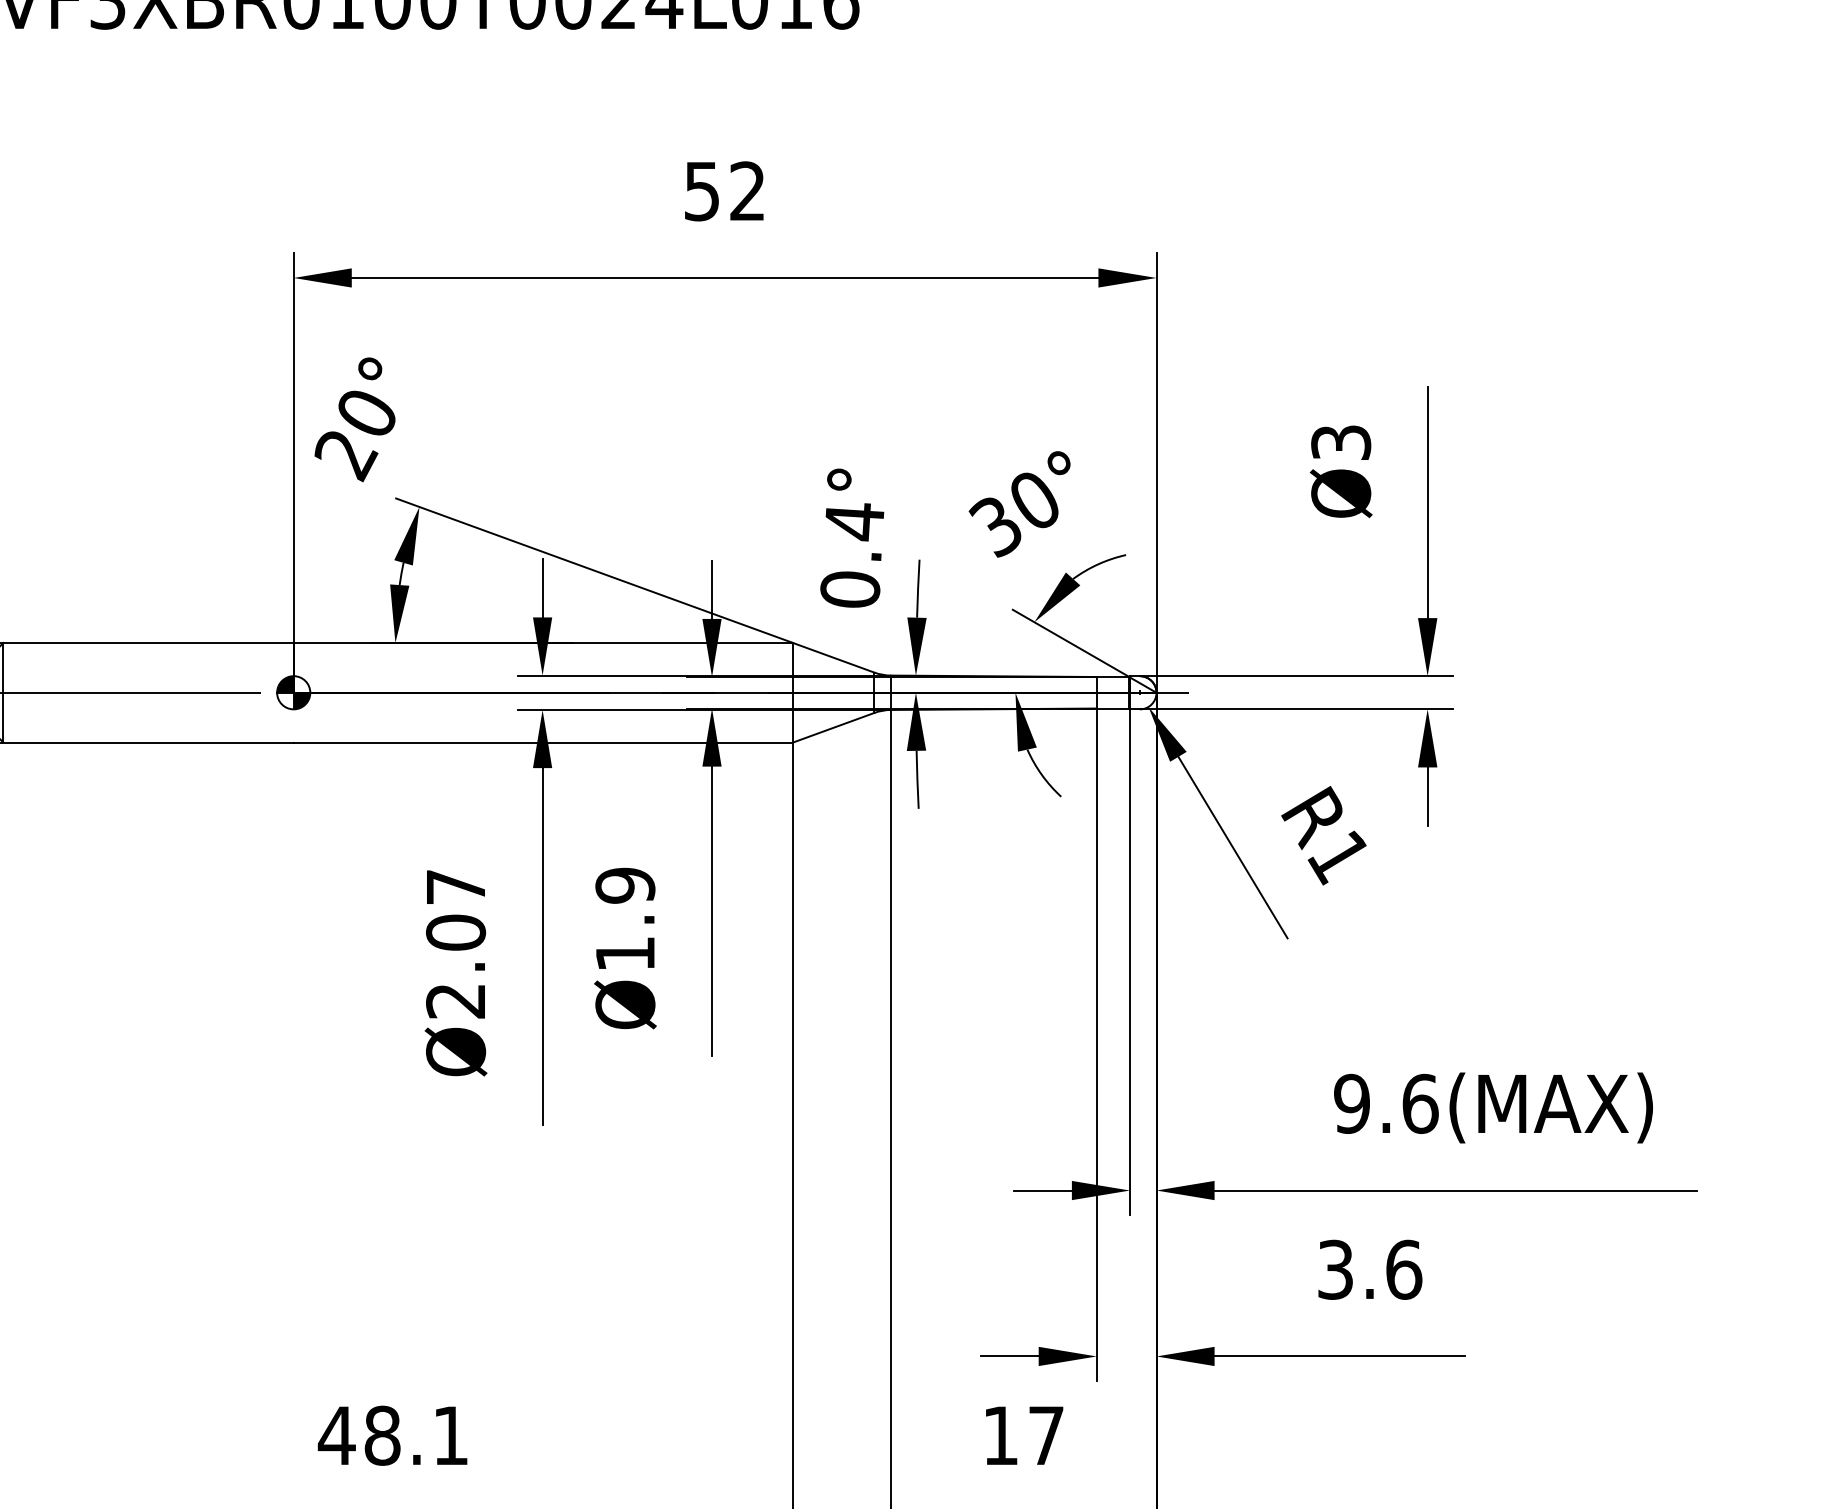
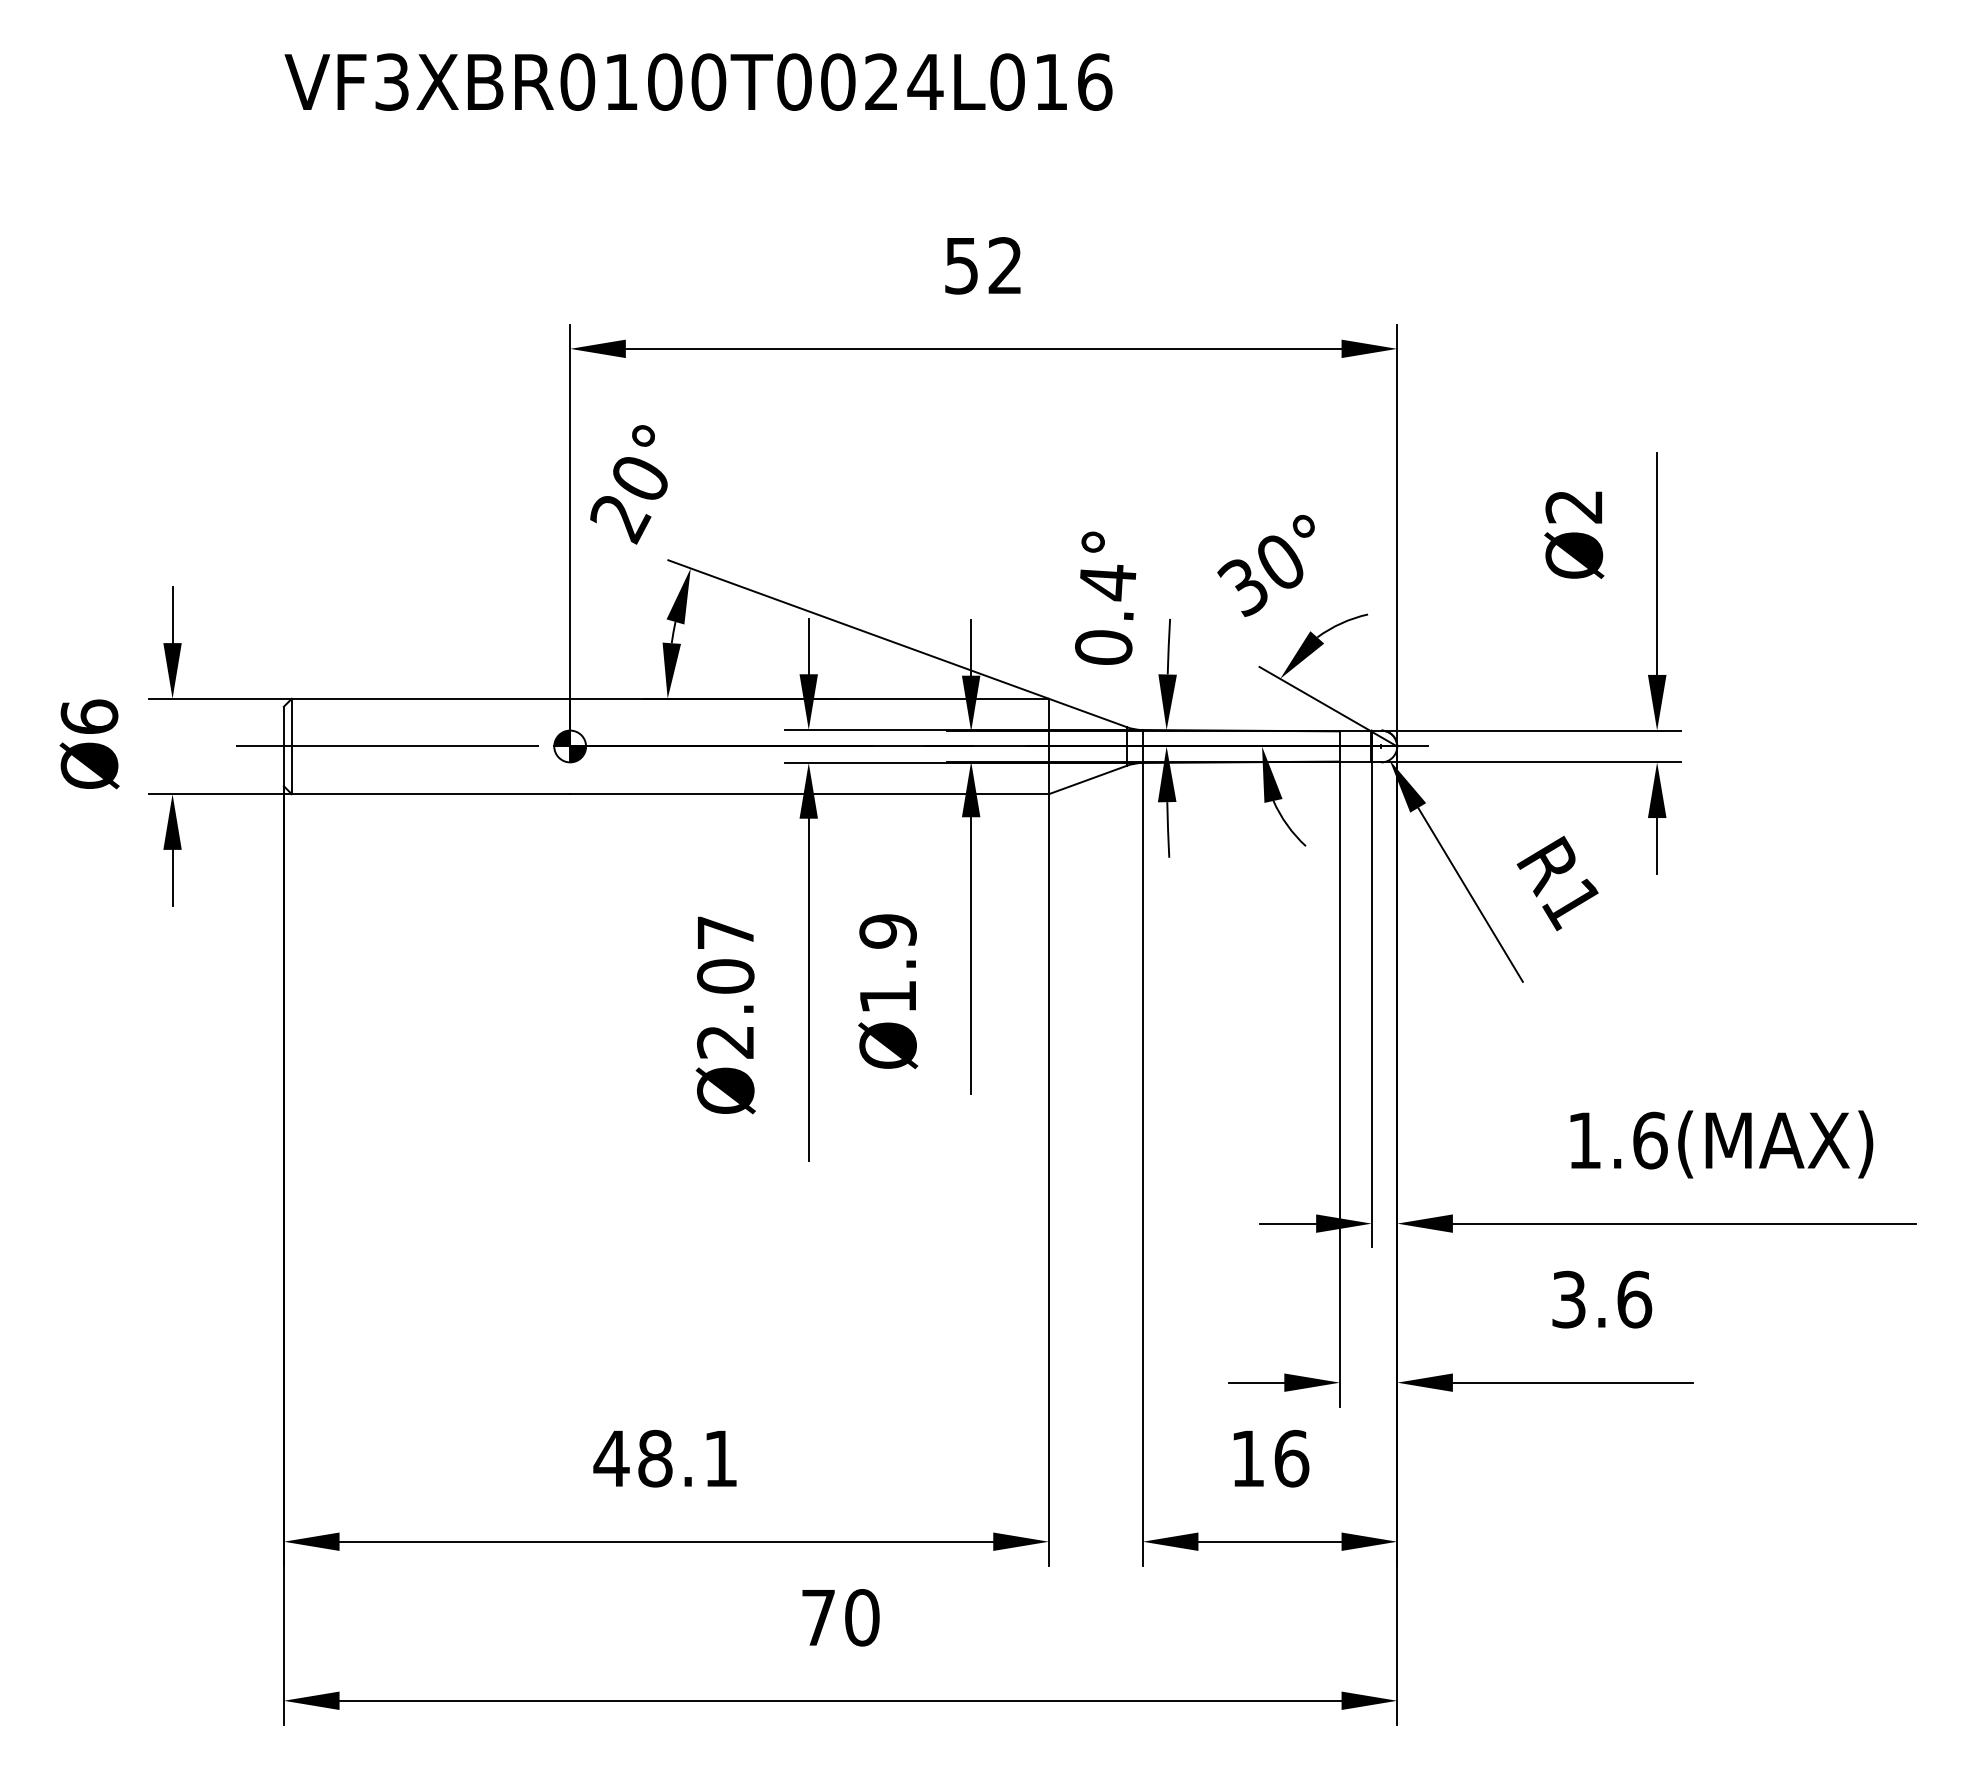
text: (1341, 442) -> (1574, 506), Ø3 -> Ø2
text: (1351, 1103) -> (1584, 1140), 9.6(MAX) -> 1.6(MAX)
text: (1046, 1435) -> (1291, 1458), 17 -> 16

